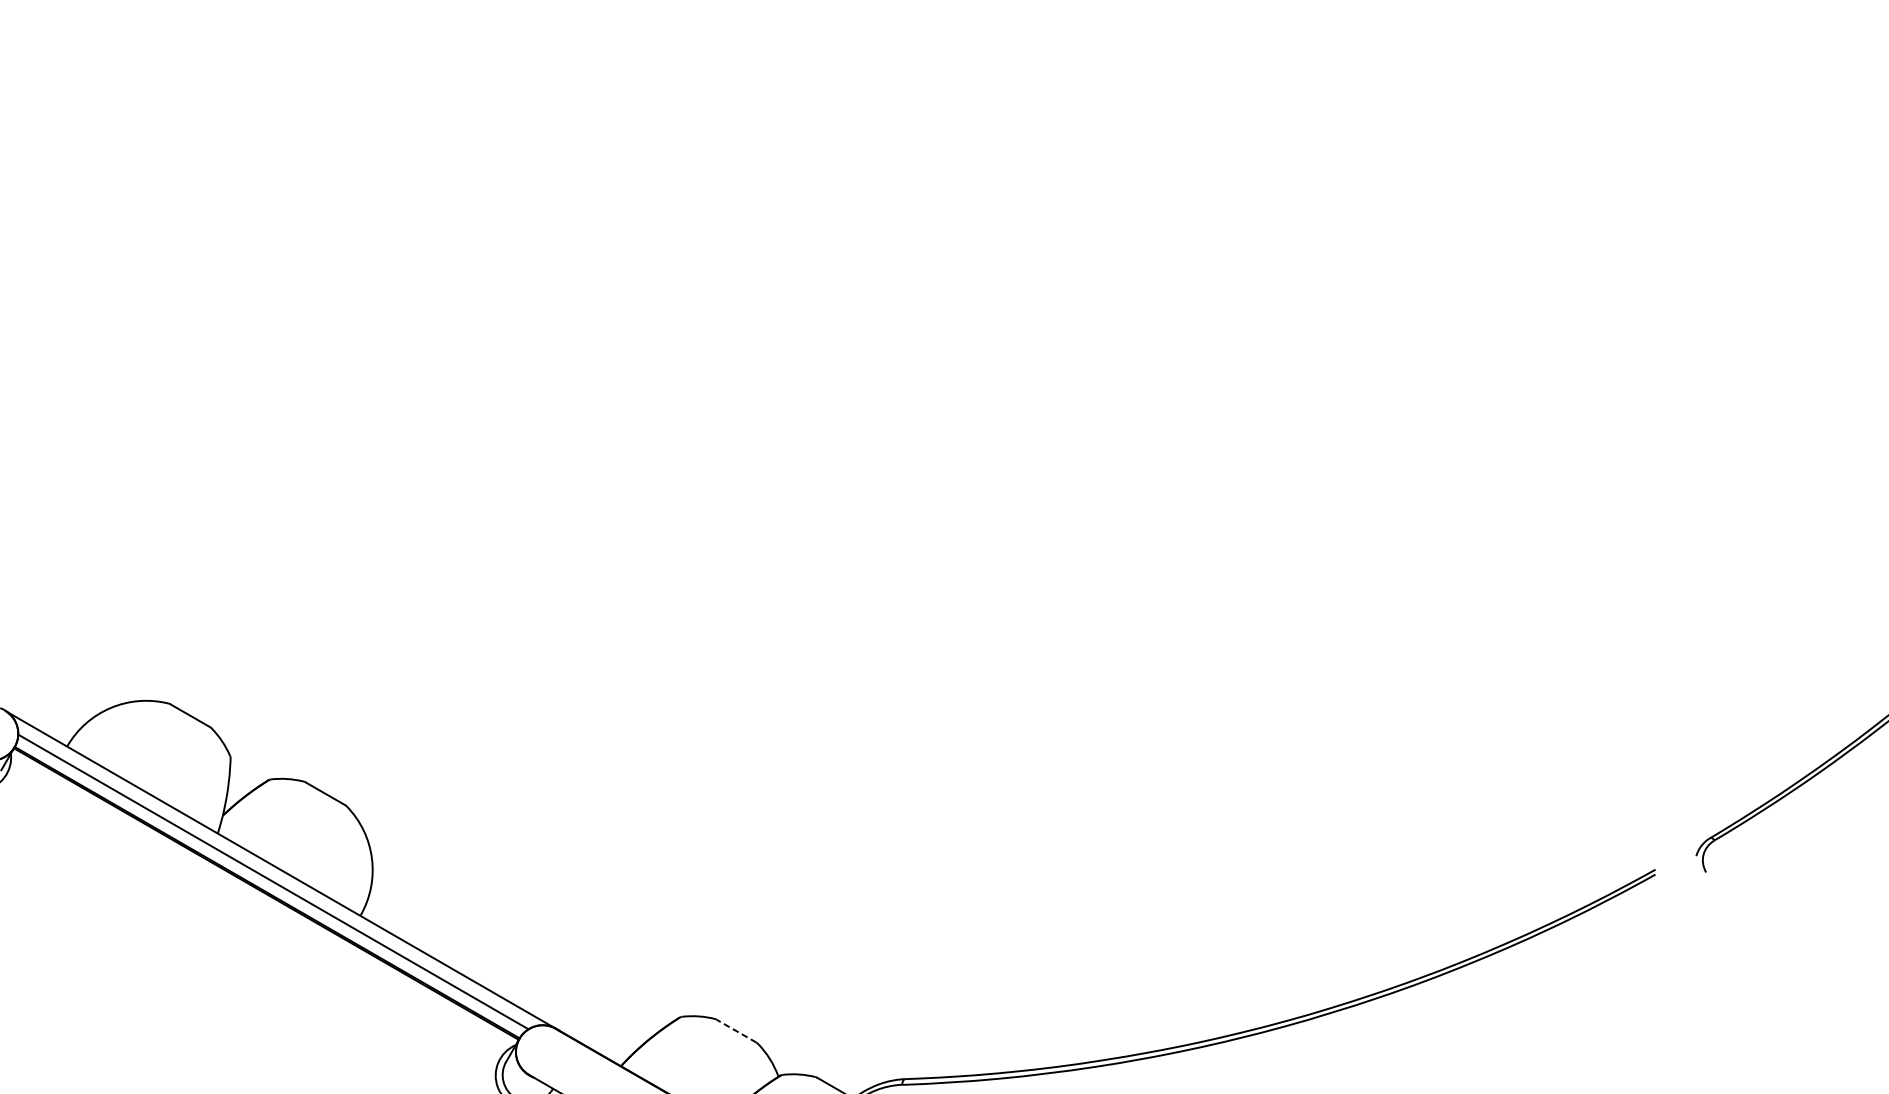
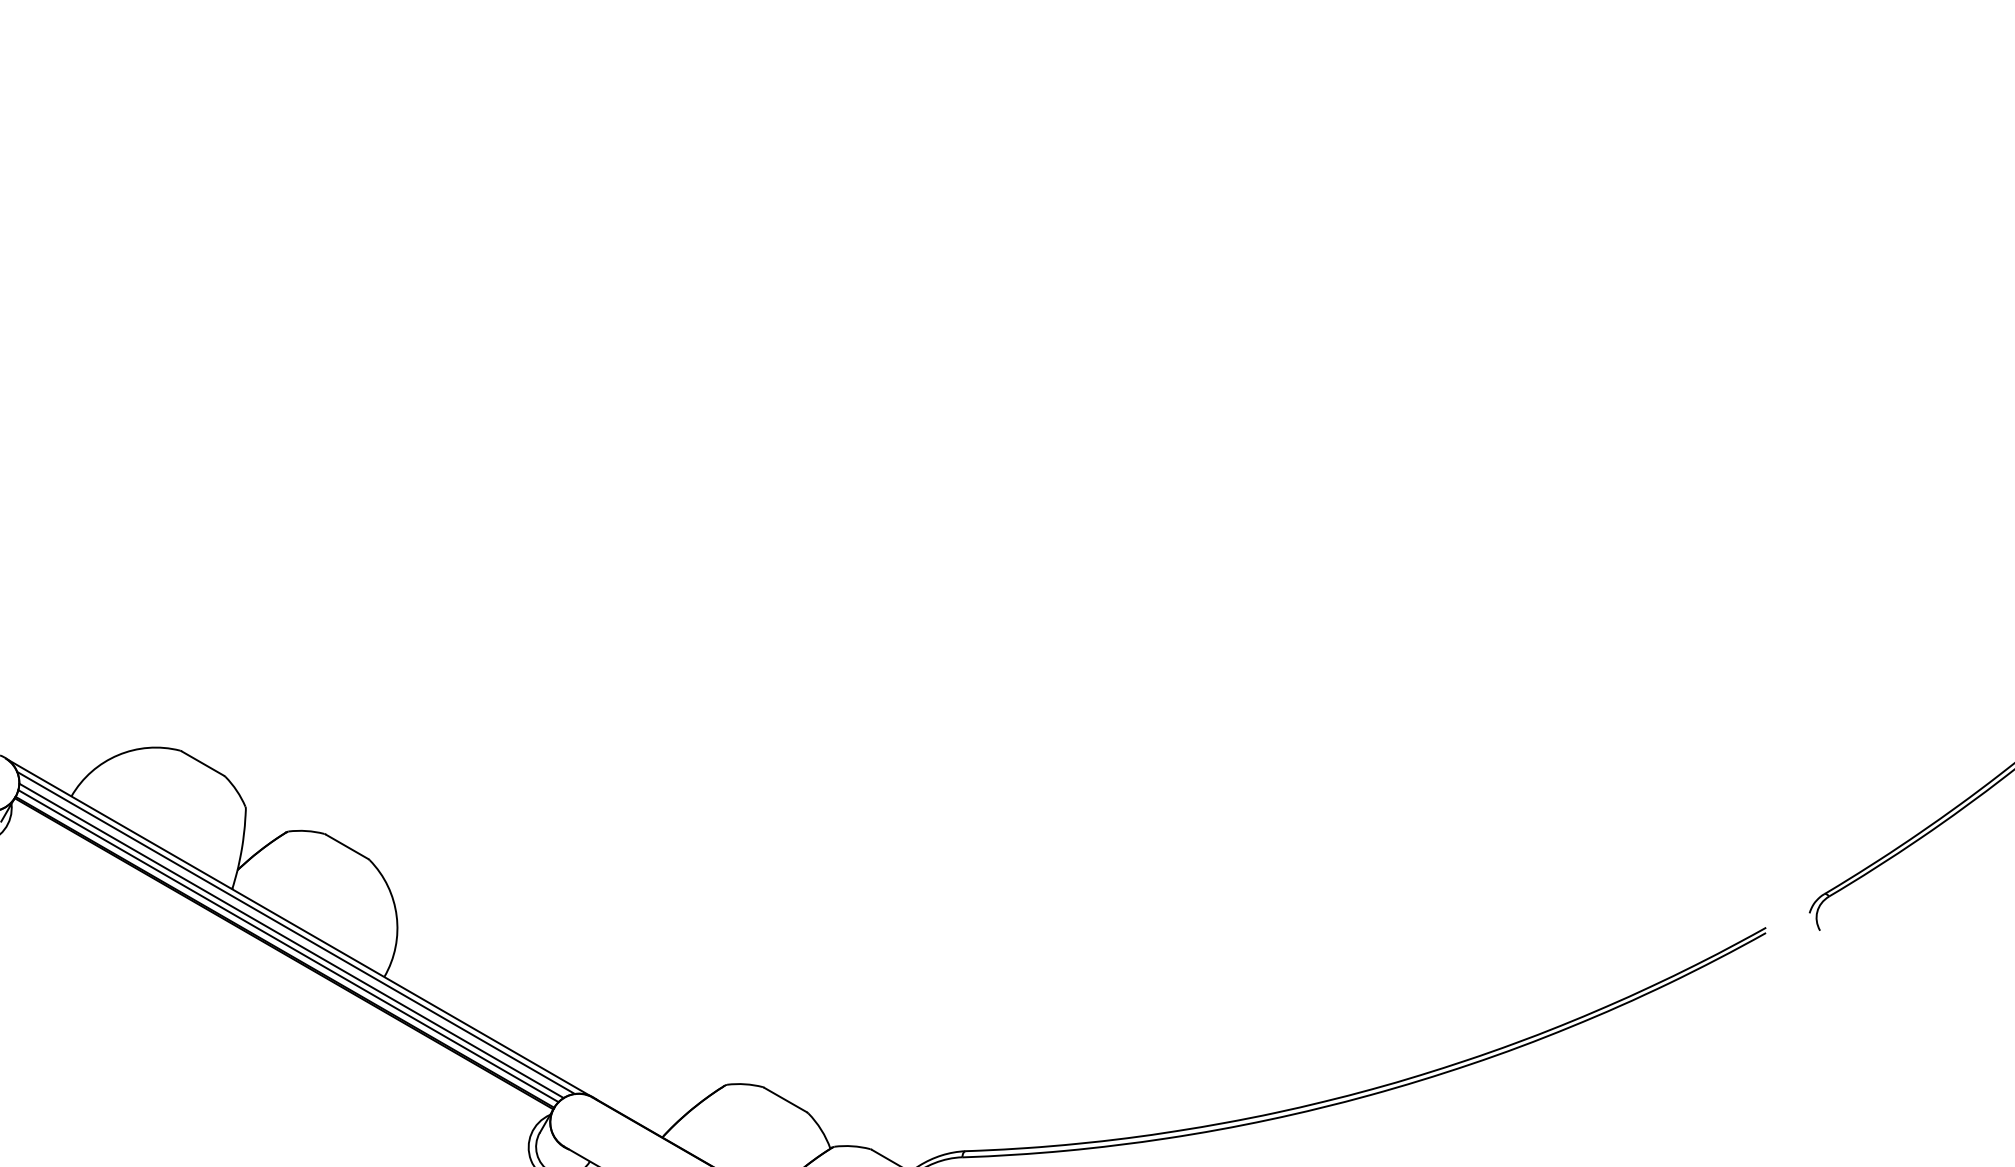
line: (277, 874) -> (295, 932), added
line: (270, 887) -> (288, 946), added
line: (736, 1030) -> (785, 1099), dashed -> solid

